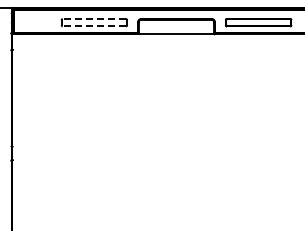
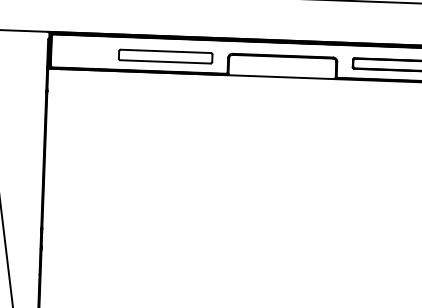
line: (94, 19) -> (166, 52), dashed -> solid
line: (94, 26) -> (165, 62), dashed -> solid

